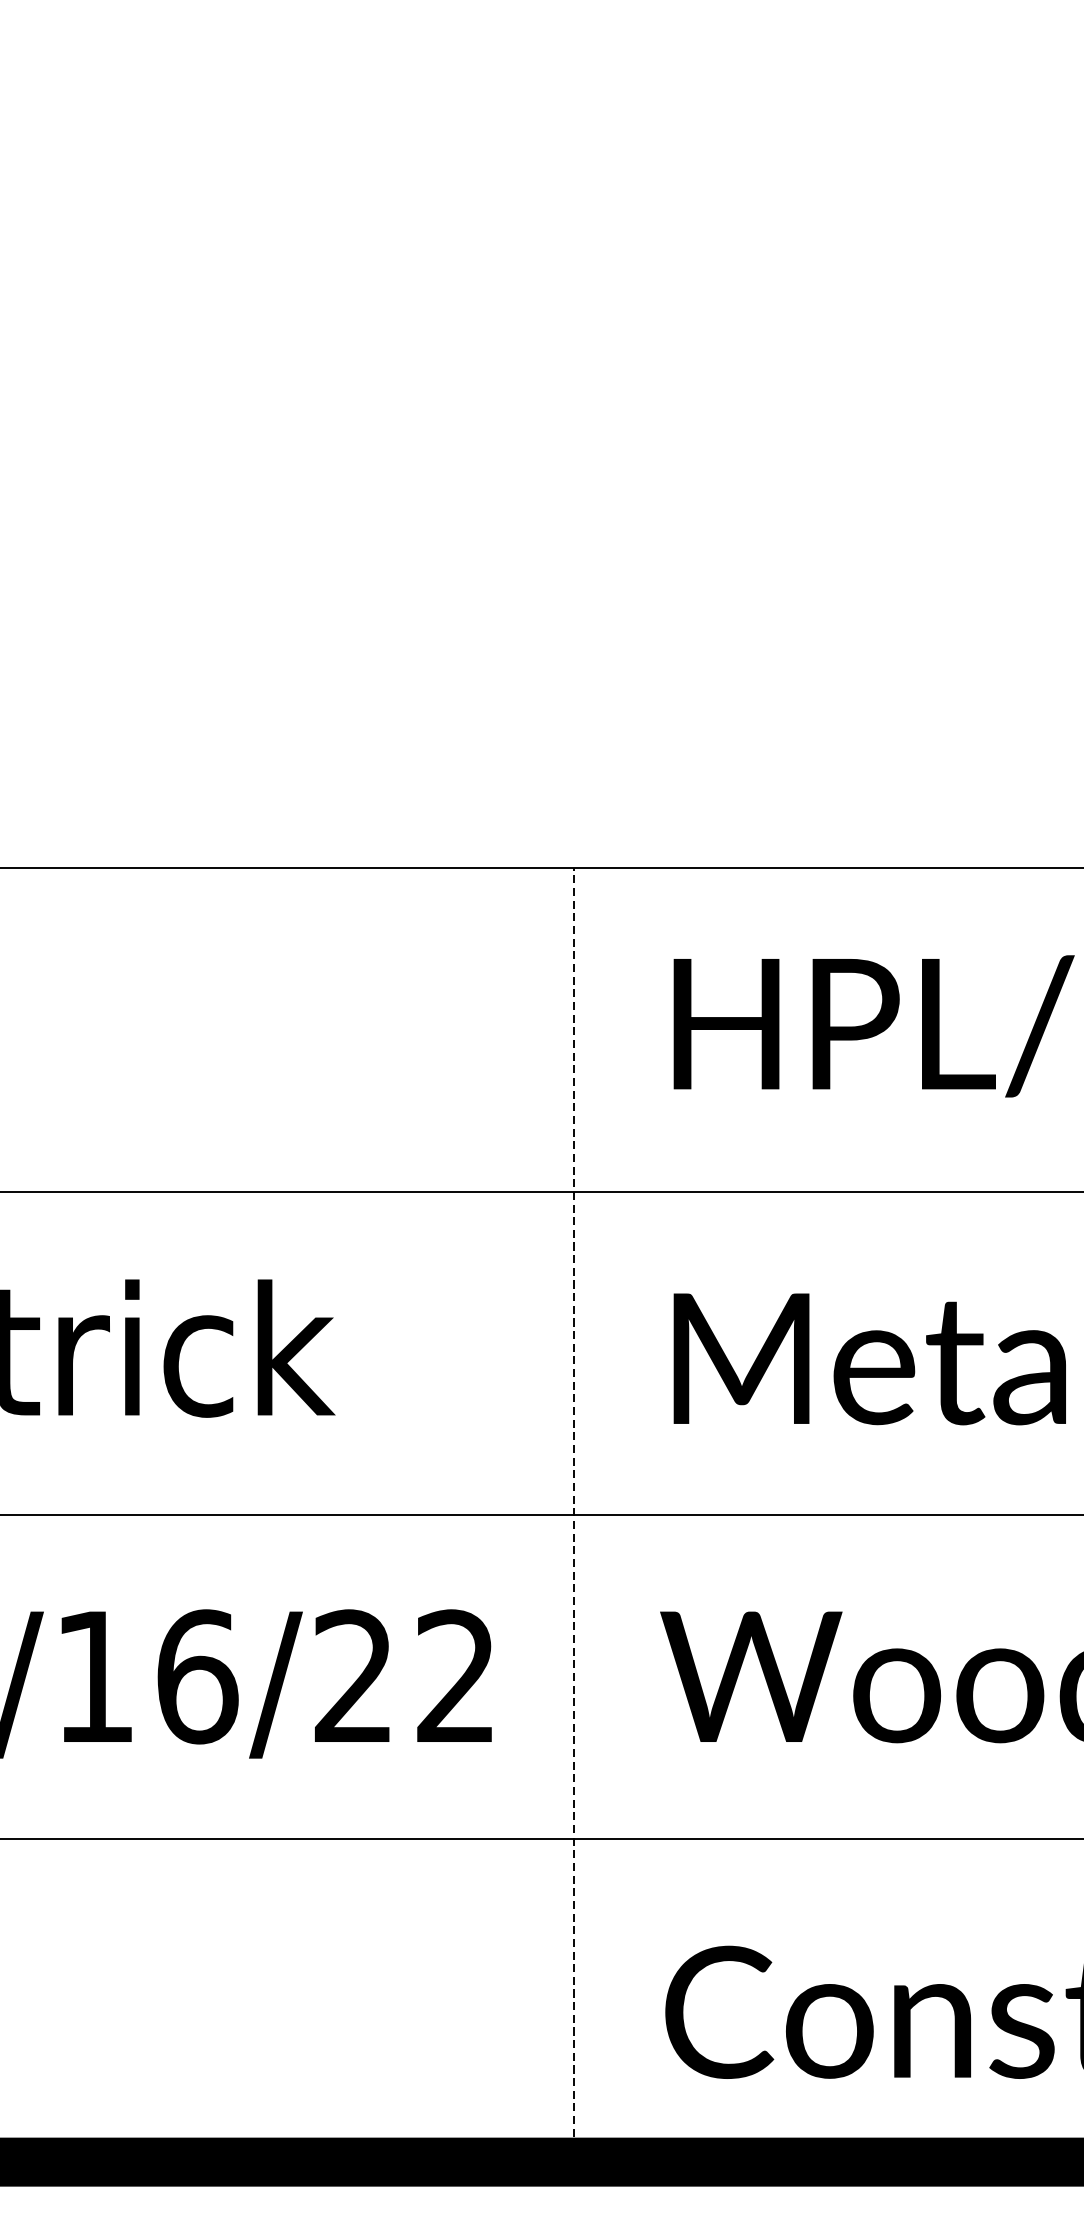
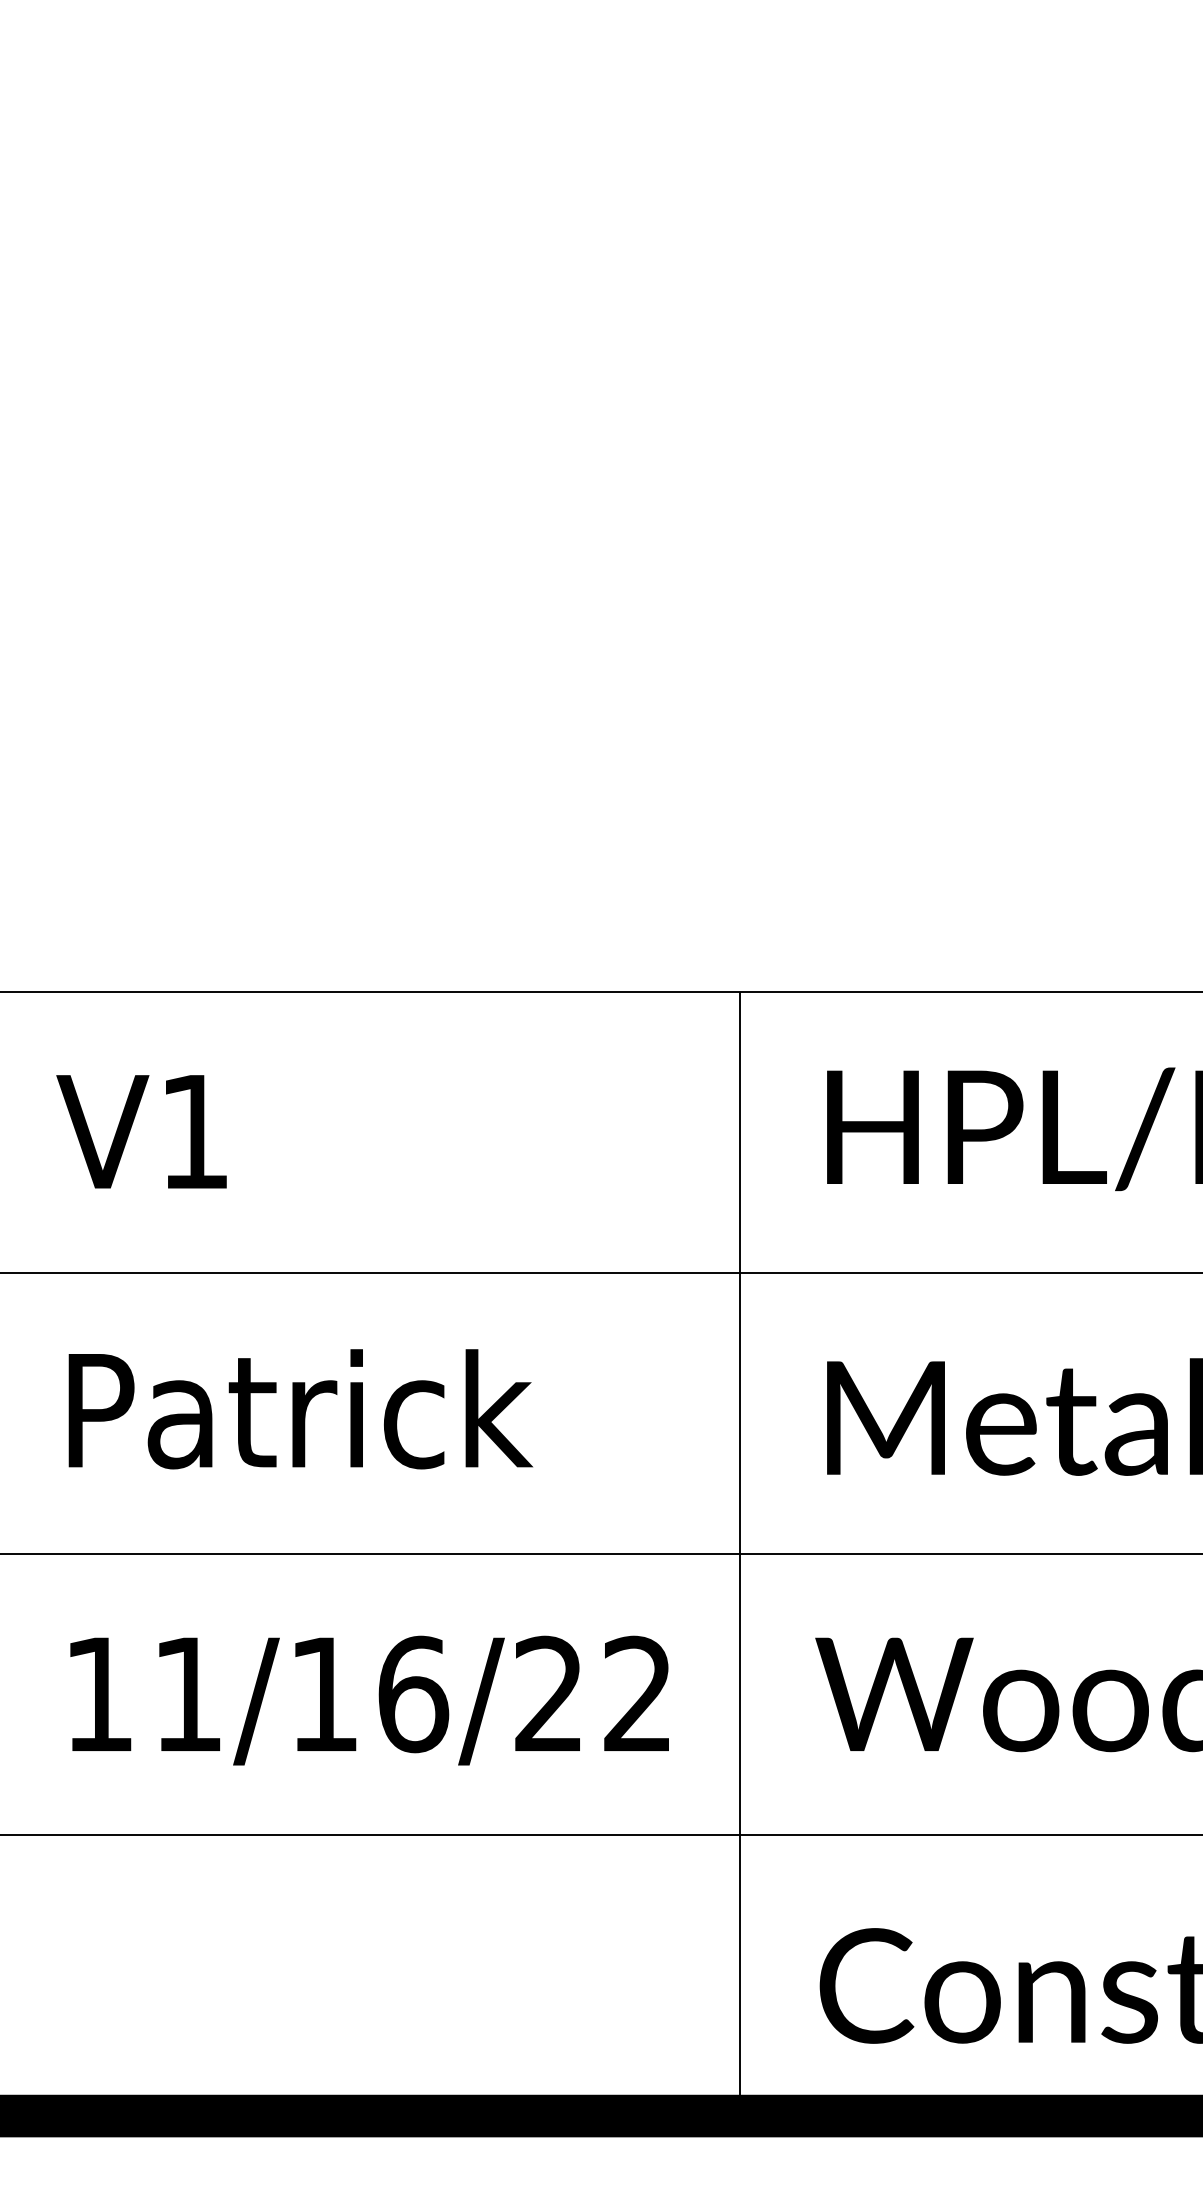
line: (574, 1514) -> (740, 1553), dashed -> solid

